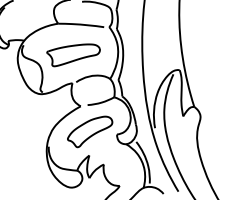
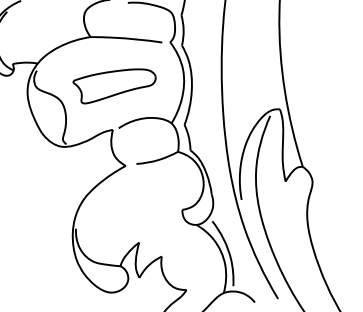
part: (90, 131) -> (140, 205), removed

